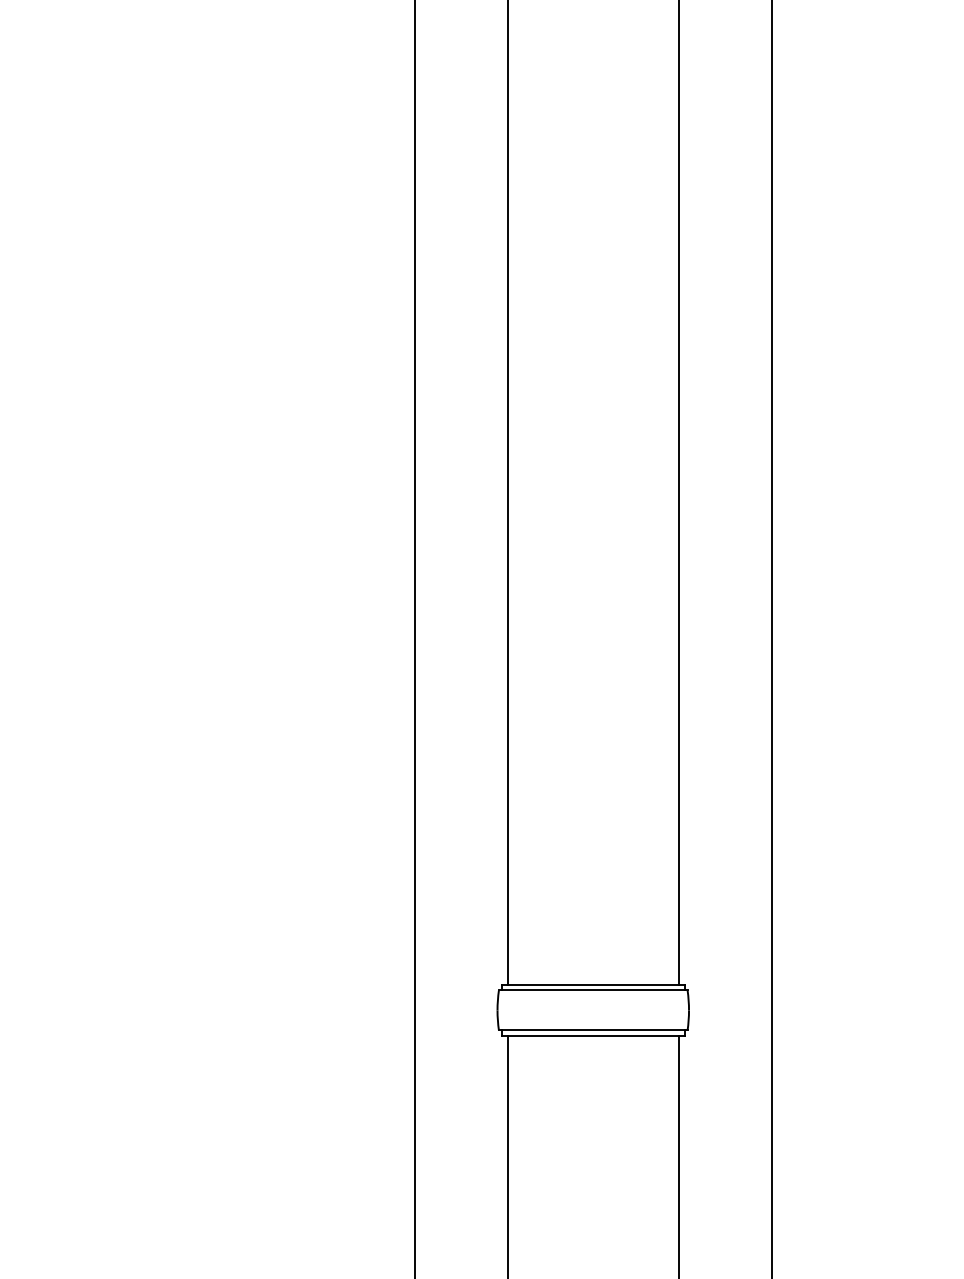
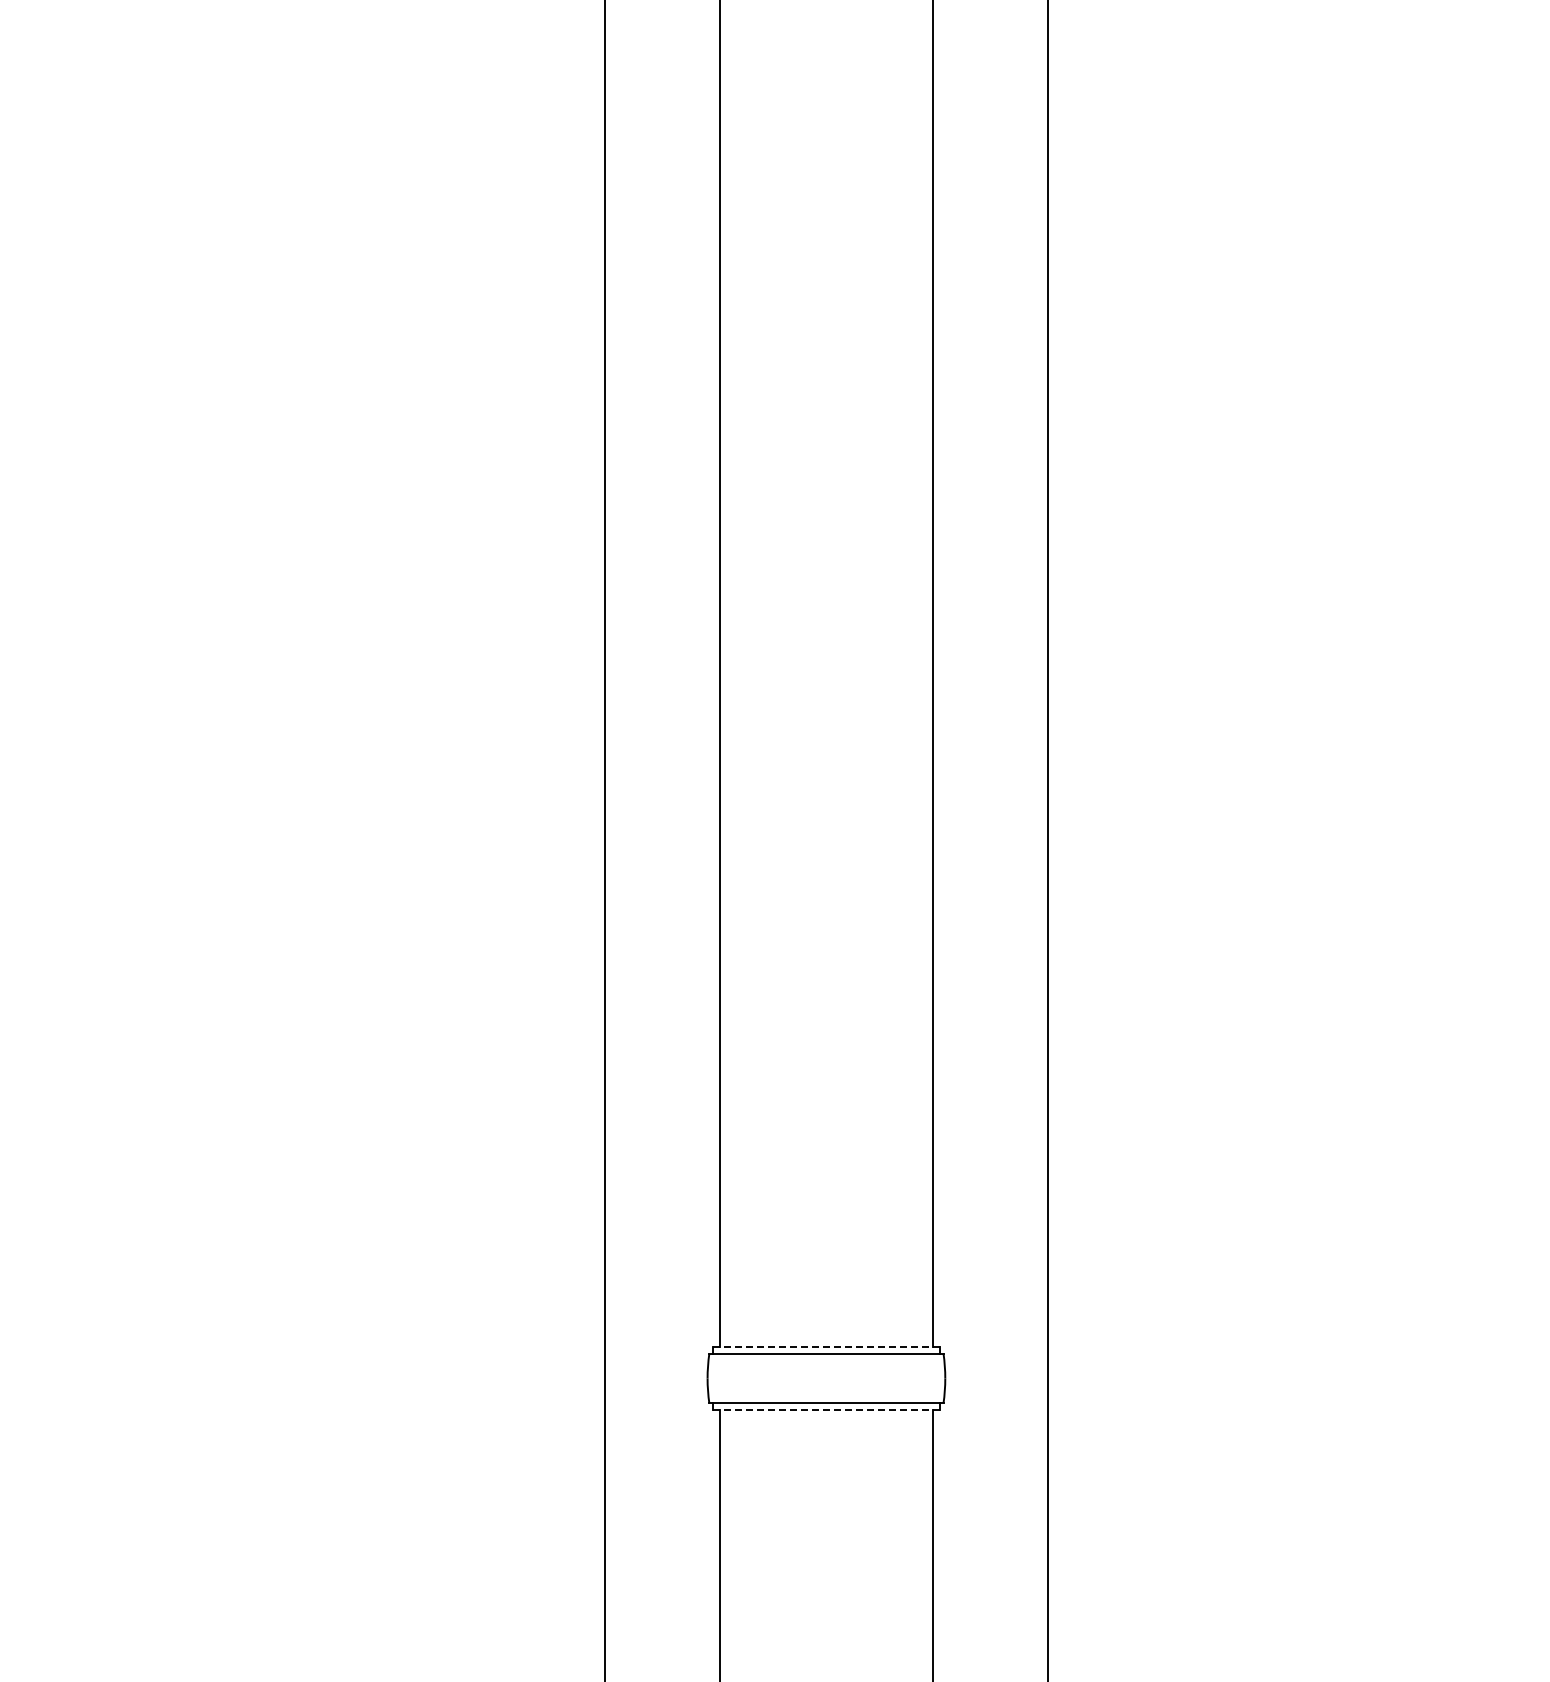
line: (593, 984) -> (826, 1346), solid -> dashed
line: (593, 1036) -> (826, 1410), solid -> dashed

